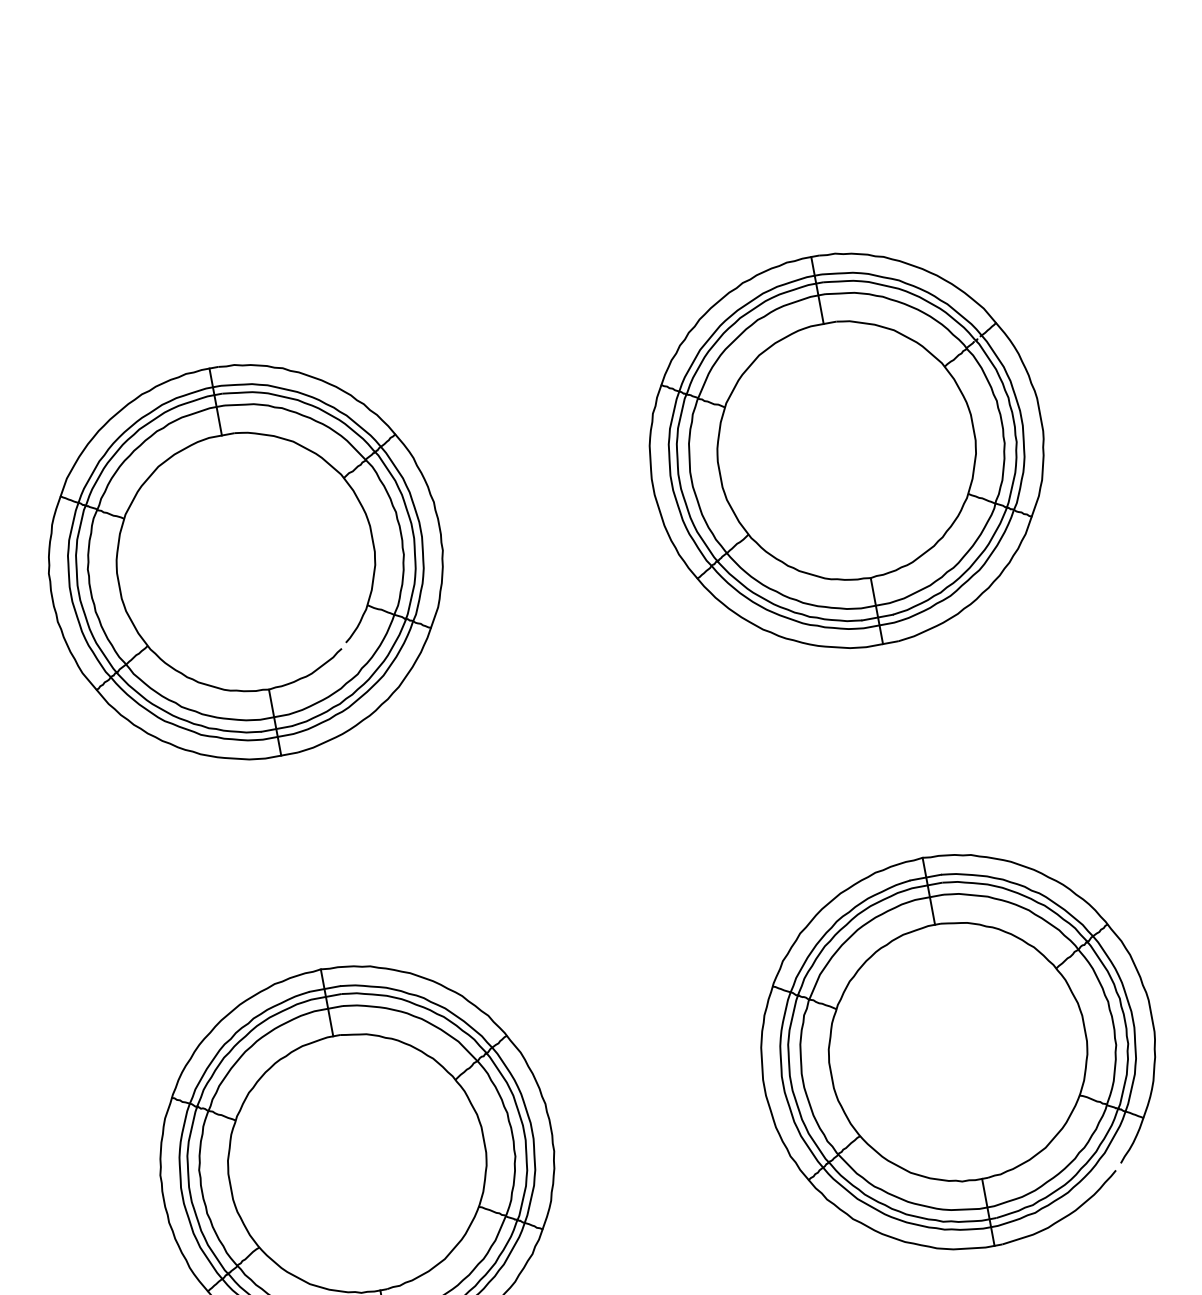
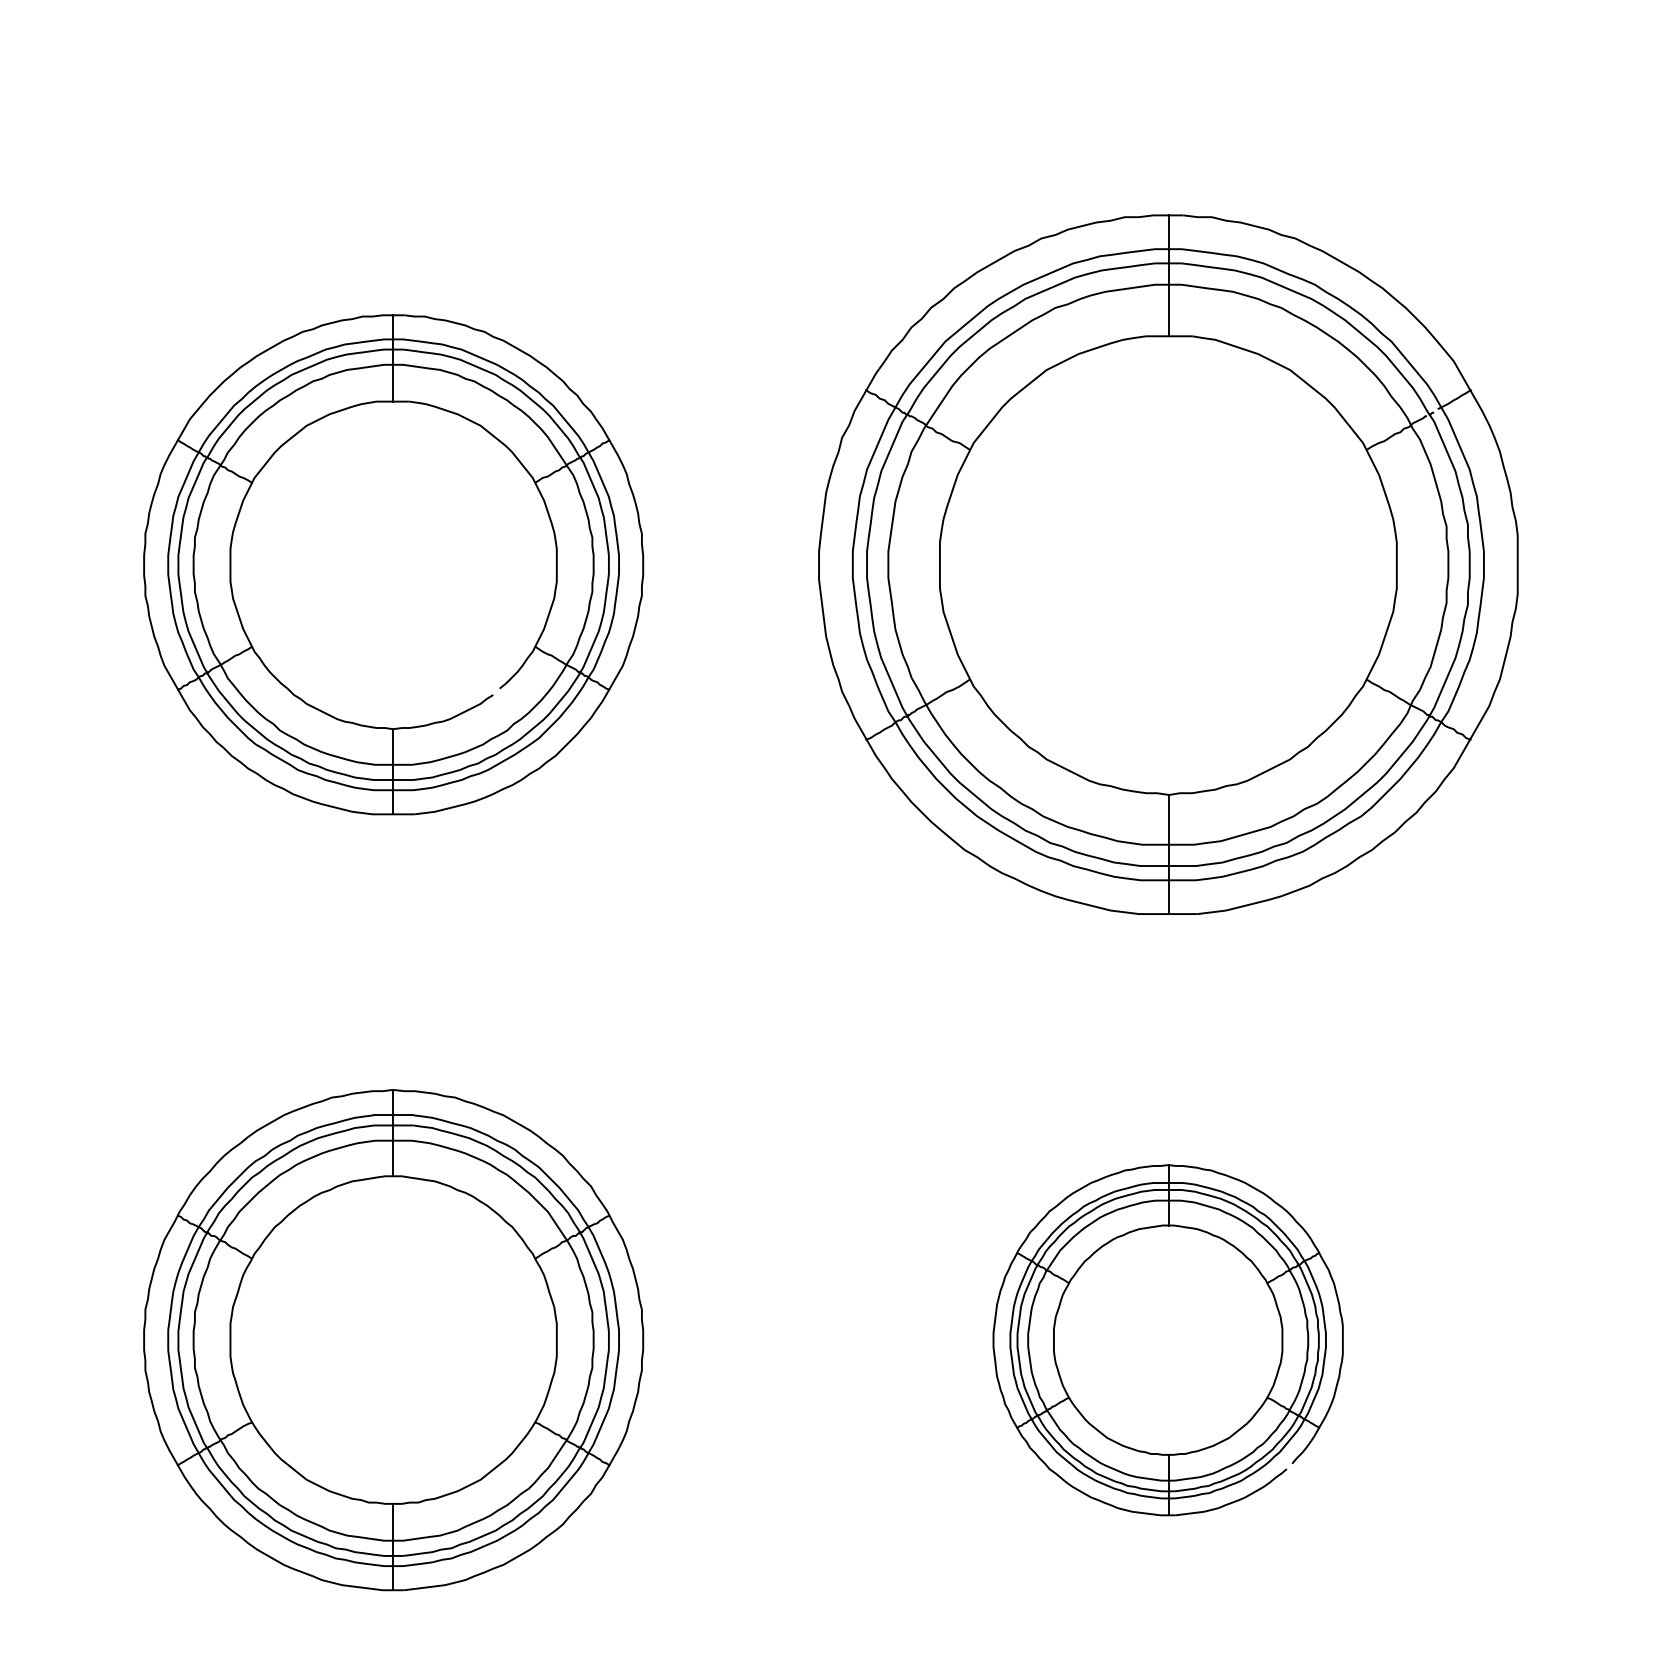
part: (846, 450) -> (1167, 564), size x1.4
part: (957, 1052) -> (1167, 1340), size x0.7

